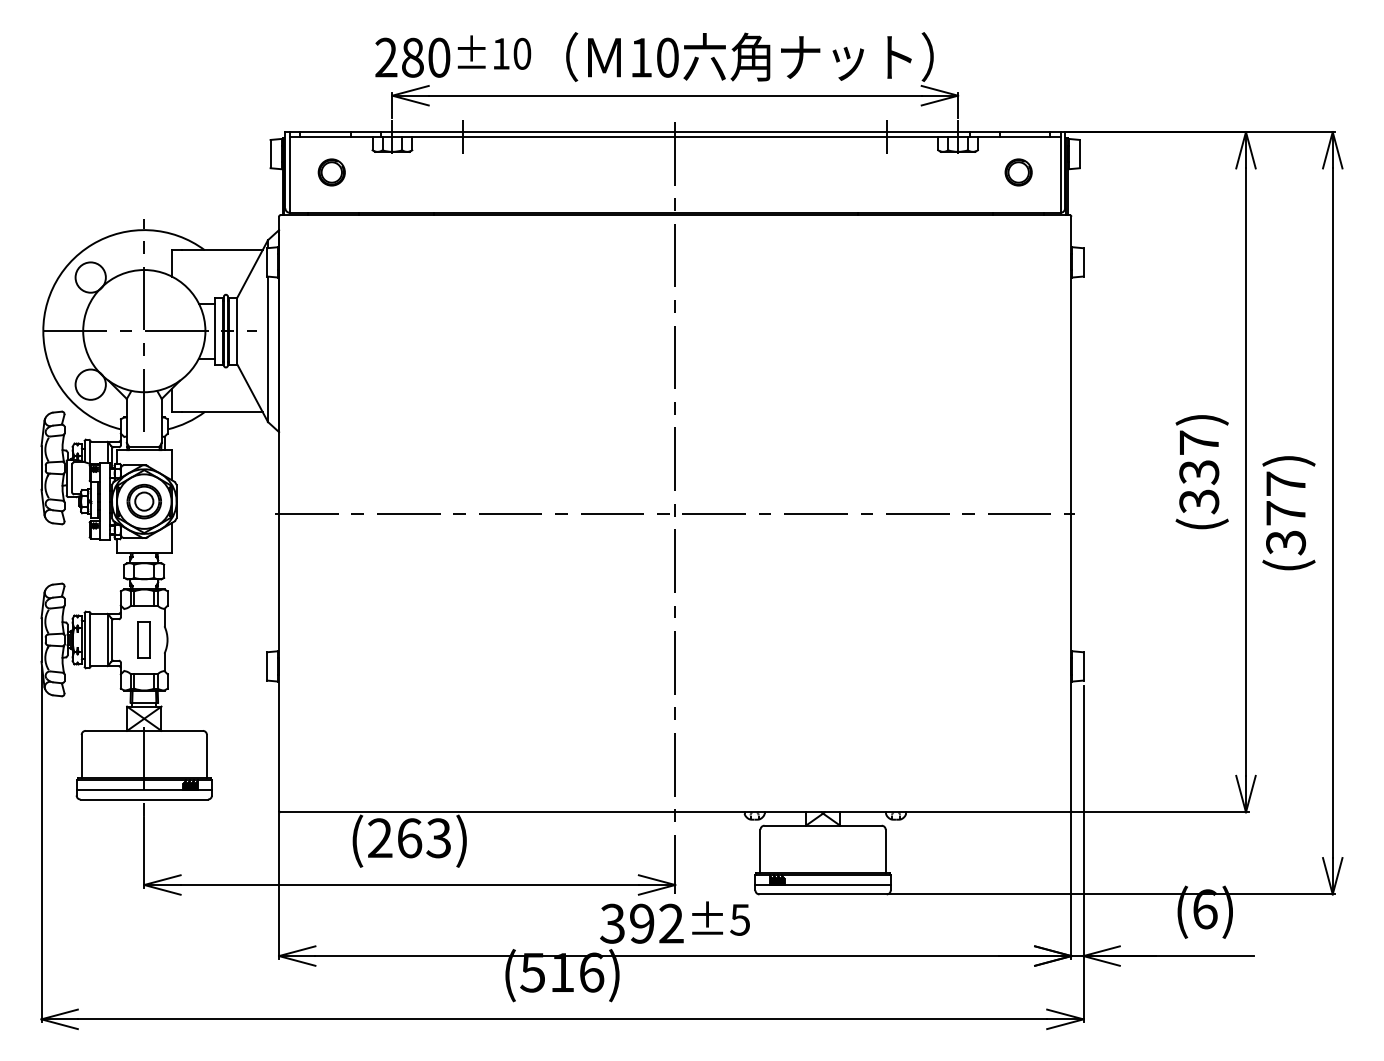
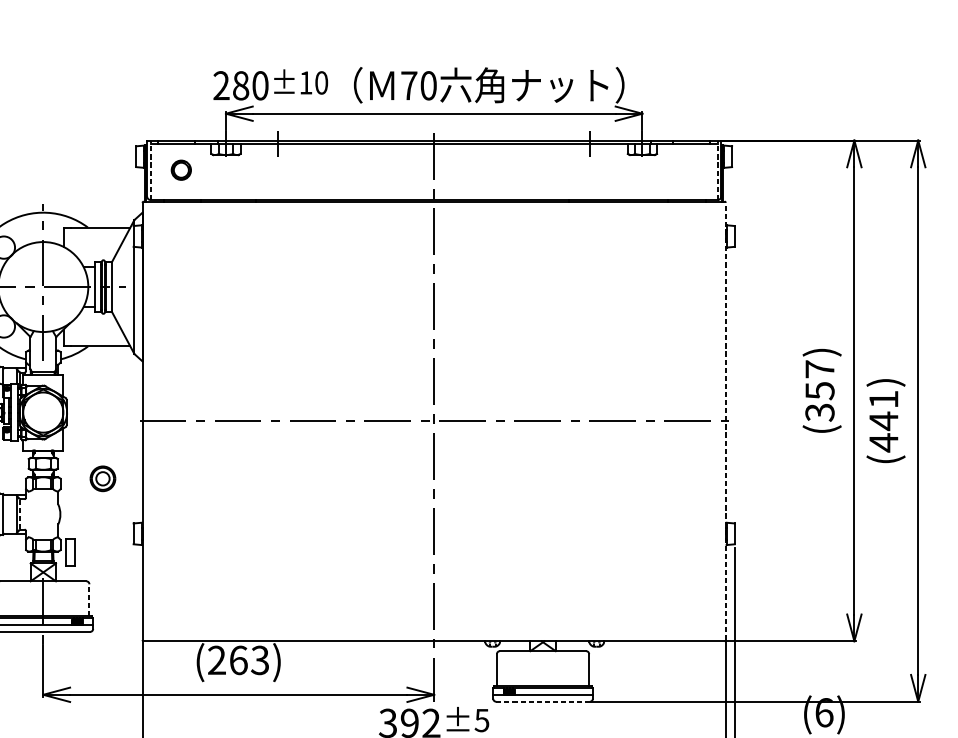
text: (641, 57) -> (409, 85), 10 -> 70
line: (290, 171) -> (150, 169), solid -> dashed
line: (1060, 171) -> (717, 169), solid -> dashed
part: (1018, 172) -> (686, 170), removed
text: (1198, 472) -> (819, 391), (337) -> (357)
part: (143, 501) -> (102, 478), moved
line: (1071, 513) -> (725, 421), solid -> dashed
text: (1286, 513) -> (884, 421), (377) -> (441)
line: (112, 639) -> (19, 514), solid -> dashed
part: (143, 639) -> (69, 552), moved
line: (206, 756) -> (89, 600), solid -> dashed
line: (823, 894) -> (543, 701), solid -> dashed

